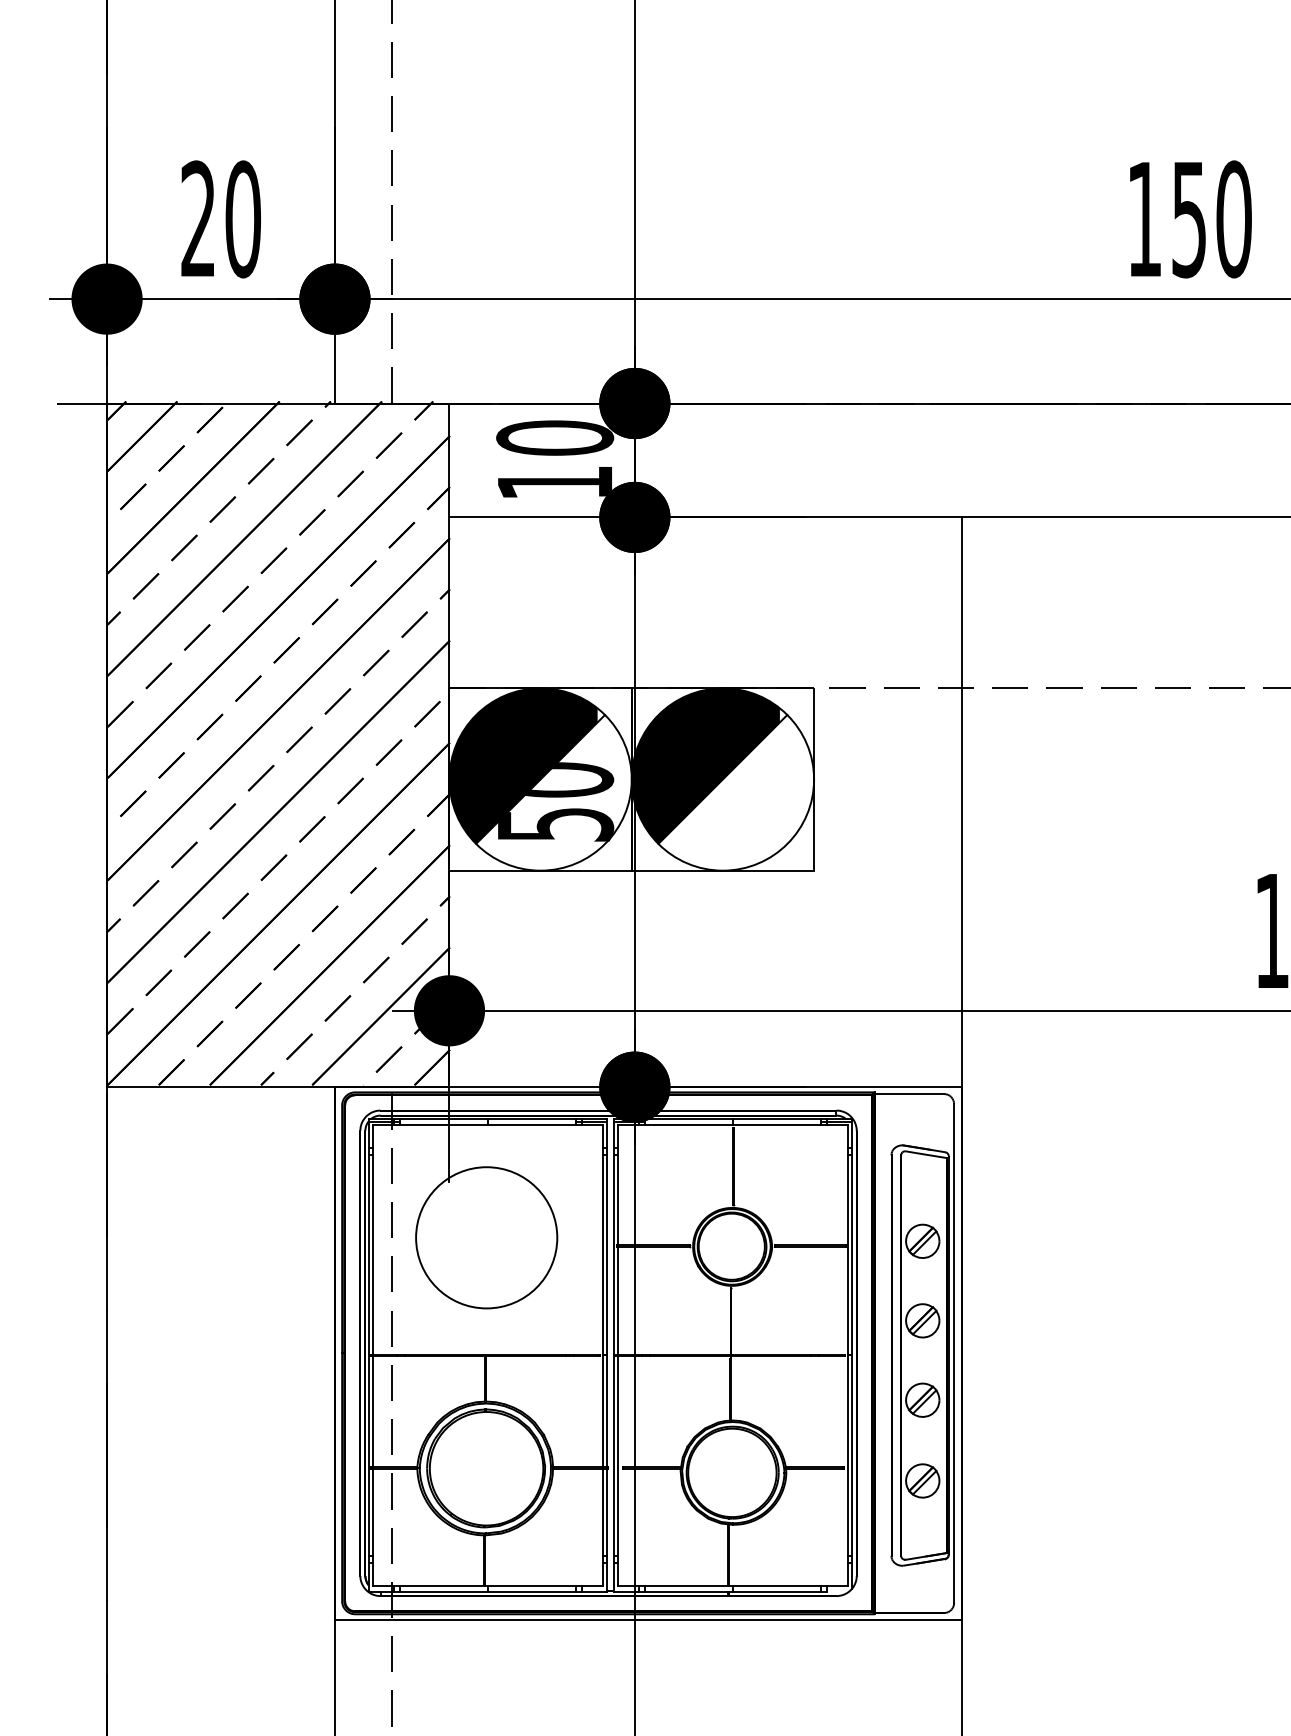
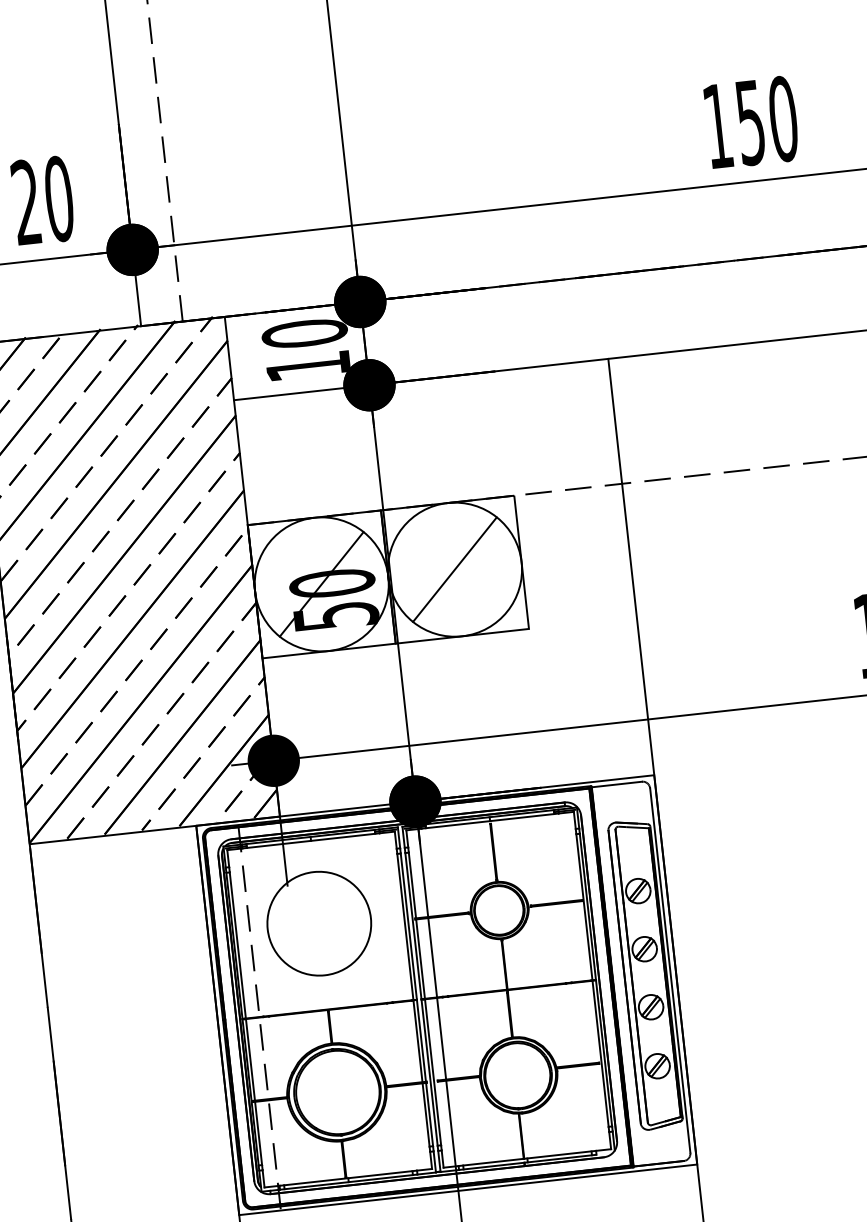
fill: (523, 765) -> (308, 575), removed
fill: (705, 765) -> (441, 560), removed

